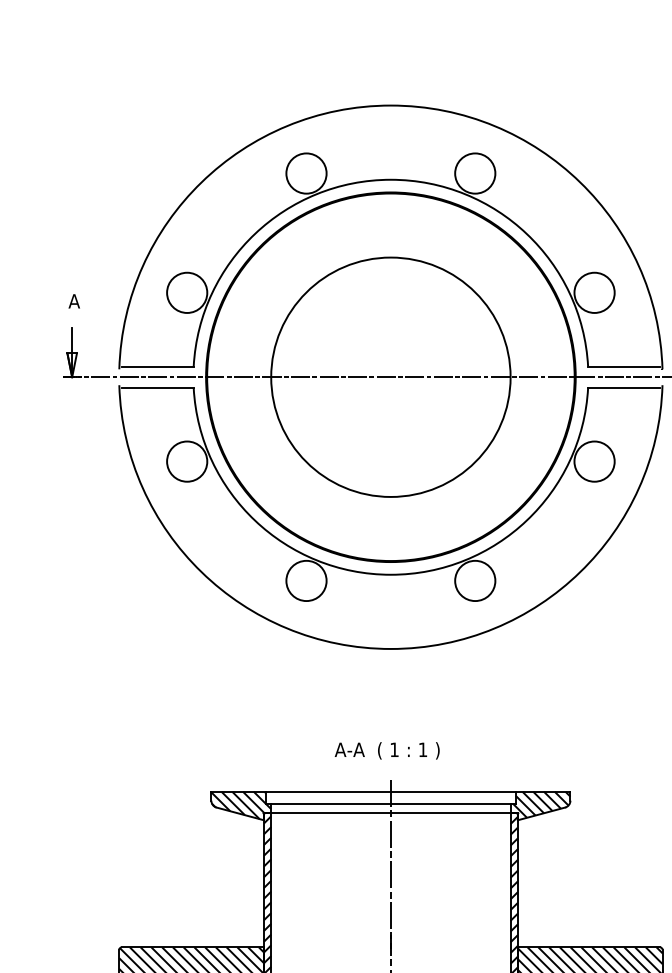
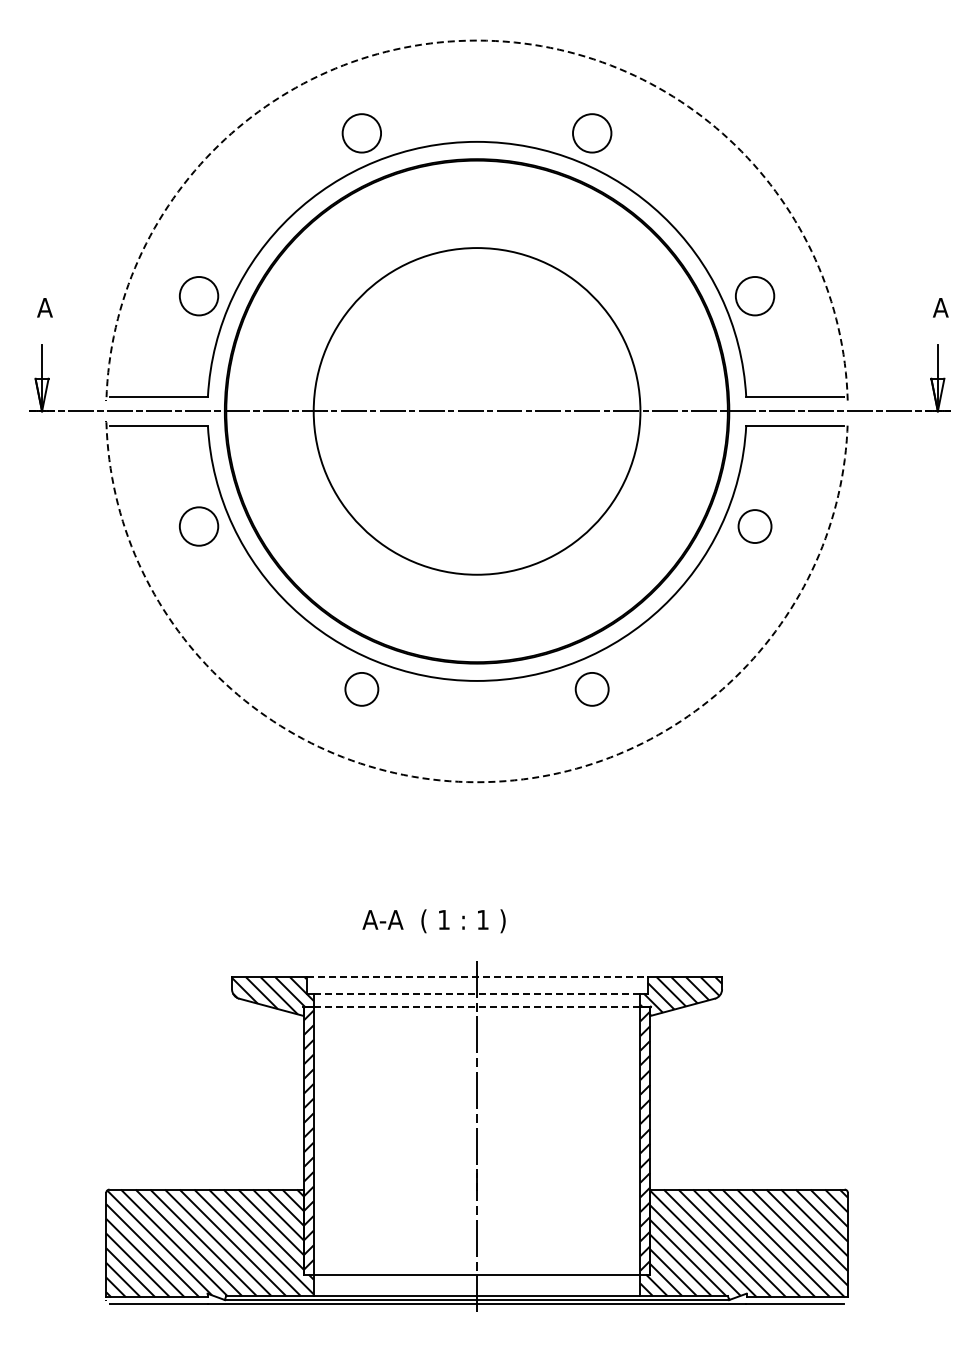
arc: (391, 105) -> (477, 40), solid -> dashed
circle: (306, 172) -> (361, 132), size x0.7
circle: (474, 172) -> (591, 132), size x0.7
circle: (186, 292) -> (198, 295), size x0.7
circle: (594, 292) -> (754, 295), size x0.7
circle: (186, 461) -> (198, 526), size x0.7
circle: (594, 461) -> (754, 526), size x0.6
circle: (306, 580) -> (361, 688), size x0.6
circle: (474, 580) -> (591, 688), size x0.6
arc: (391, 649) -> (477, 782), solid -> dashed
text: (386, 751) -> (433, 921), moved
line: (391, 792) -> (477, 977), solid -> dashed
line: (391, 803) -> (477, 993), solid -> dashed
line: (391, 813) -> (477, 1006), solid -> dashed

